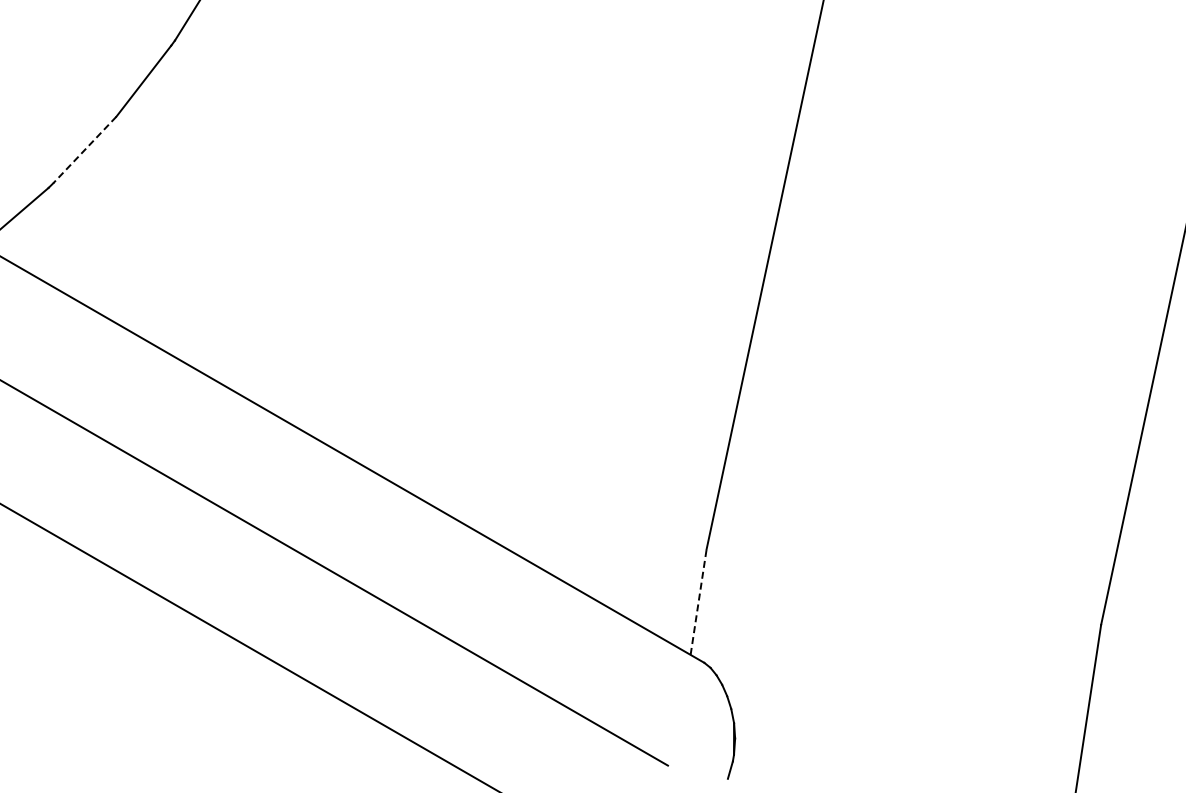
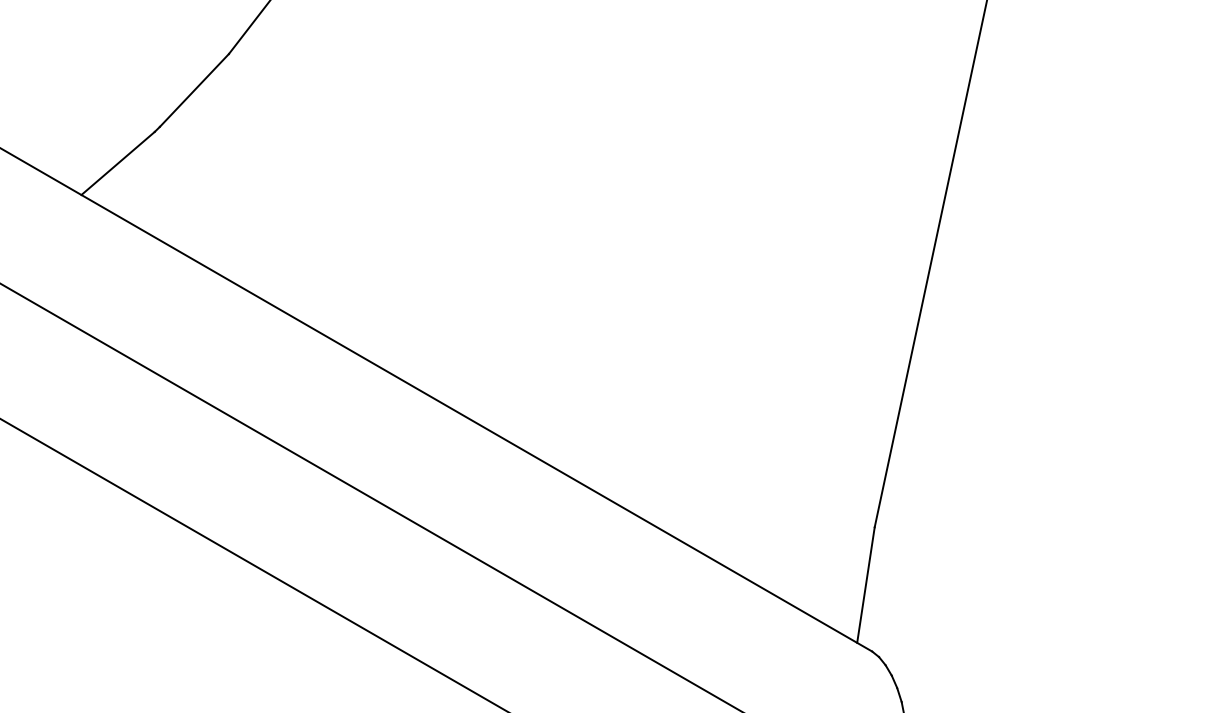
line: (84, 150) -> (194, 90), dashed -> solid
line: (698, 601) -> (865, 584), dashed -> solid

